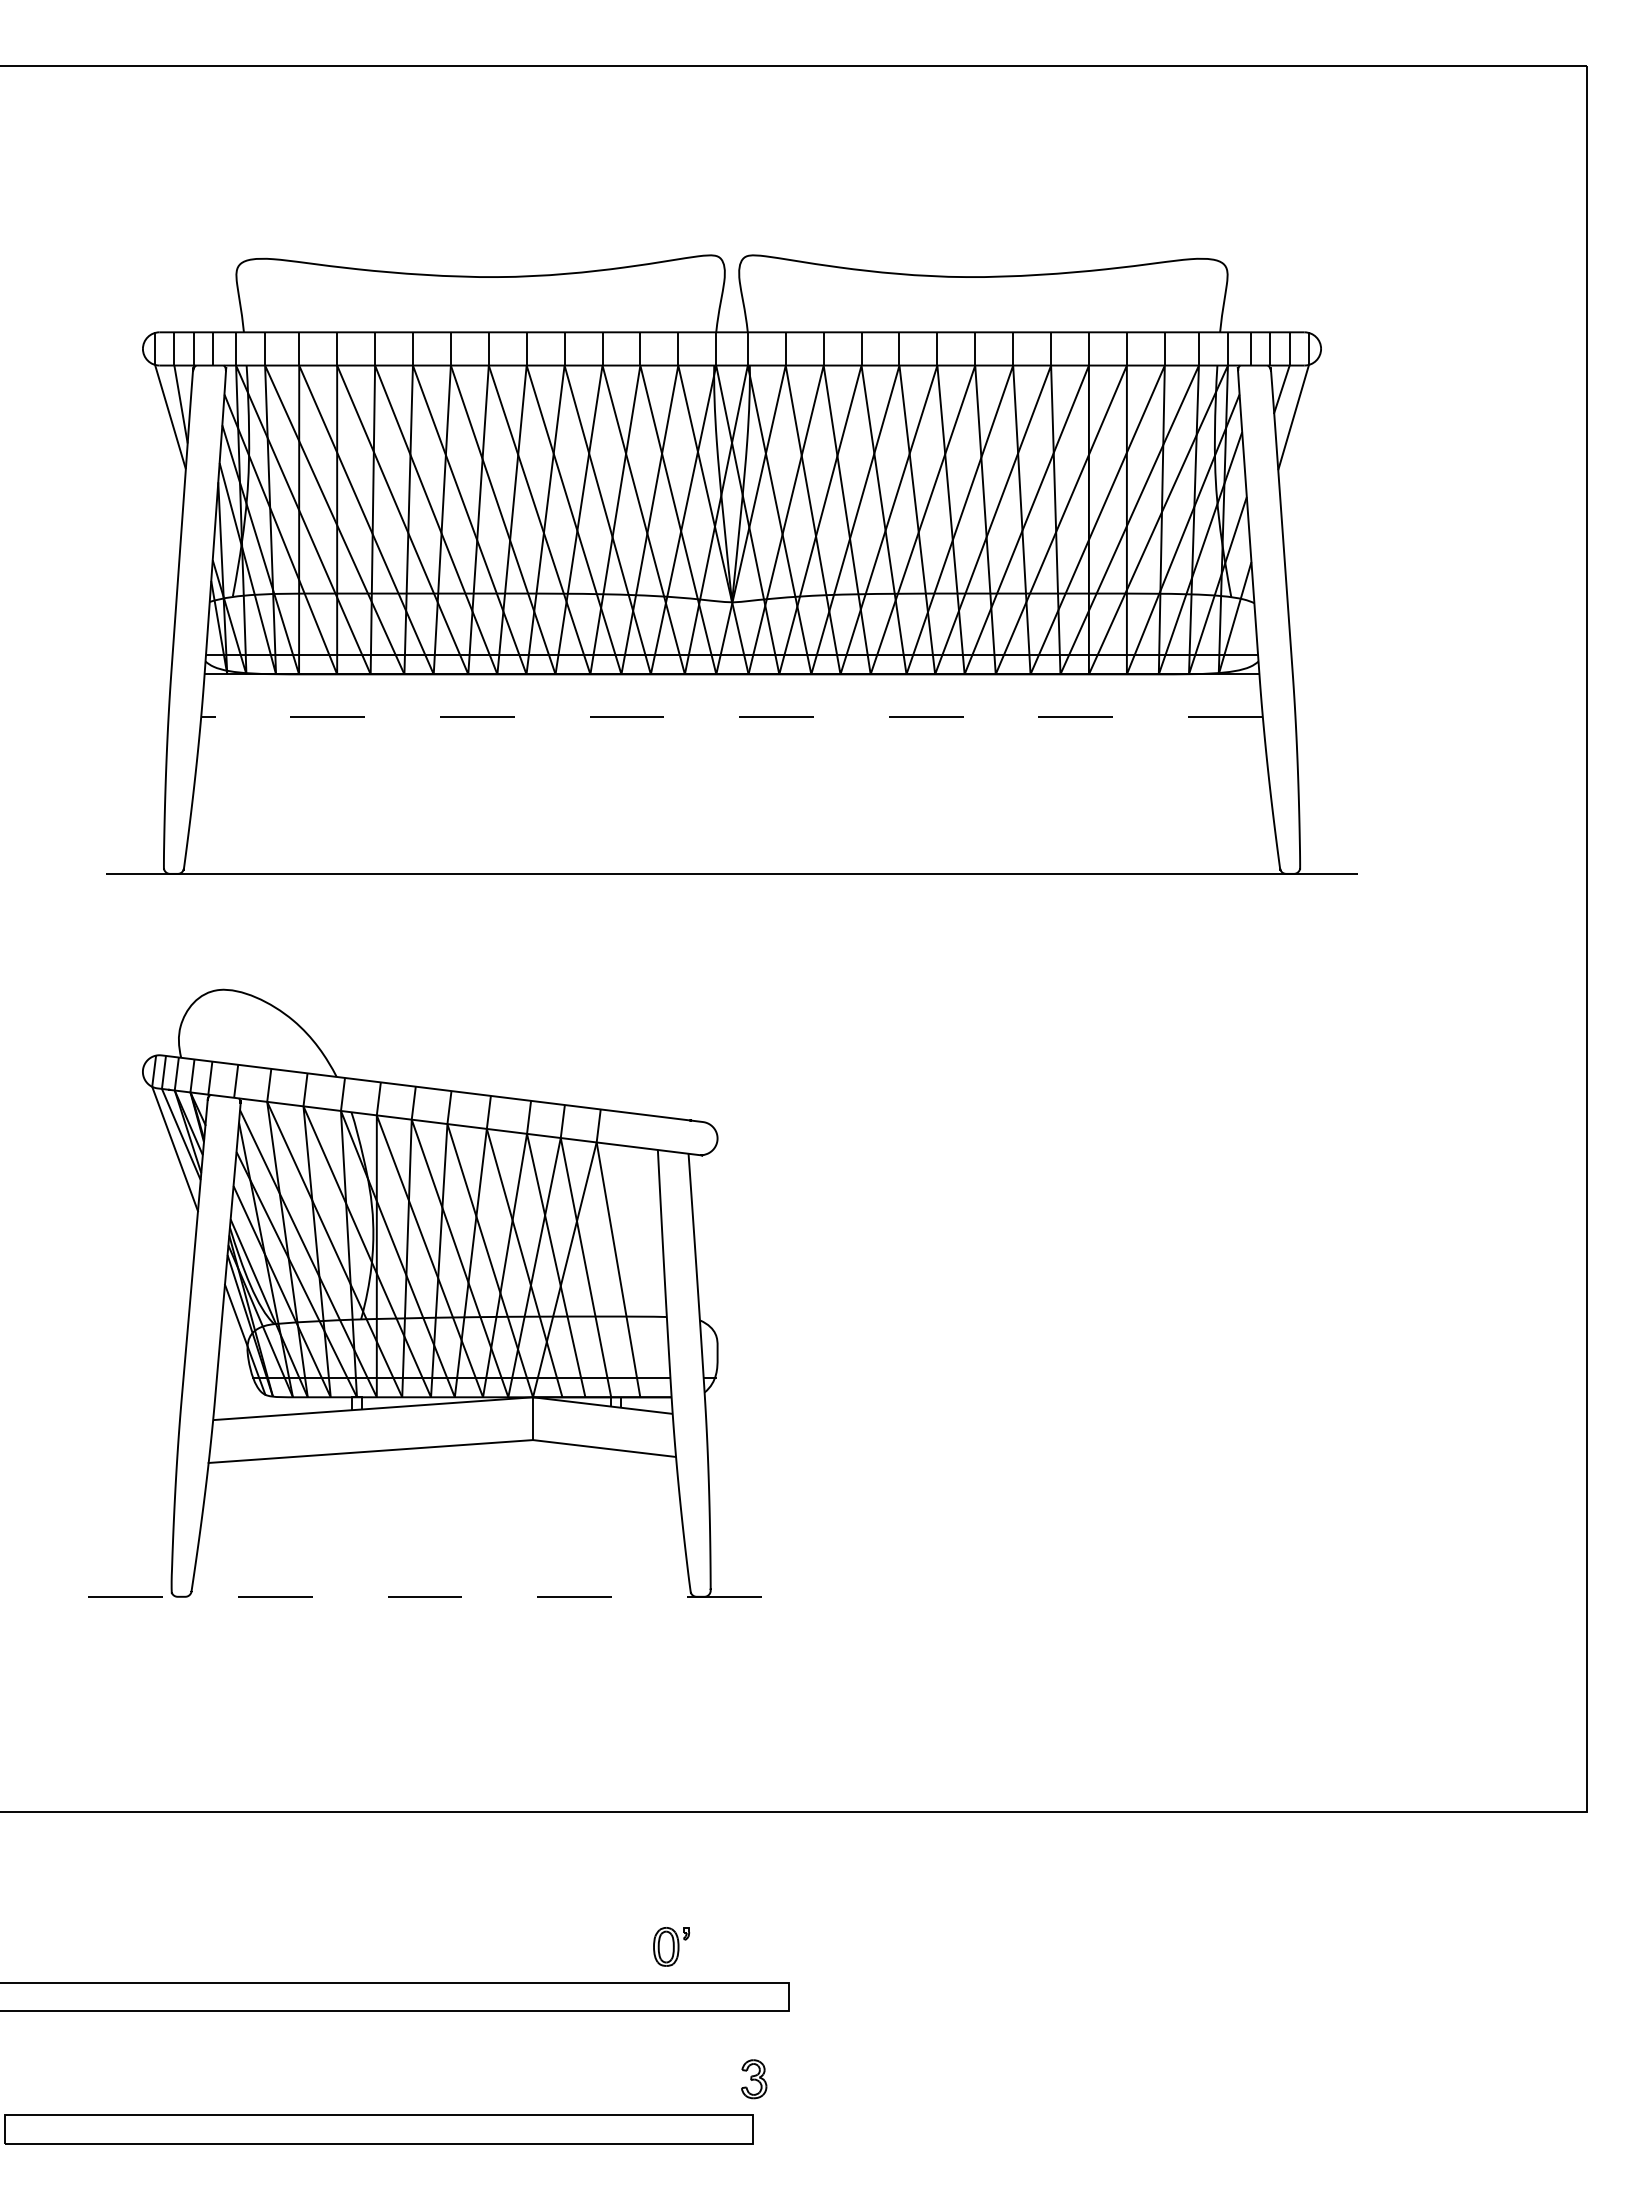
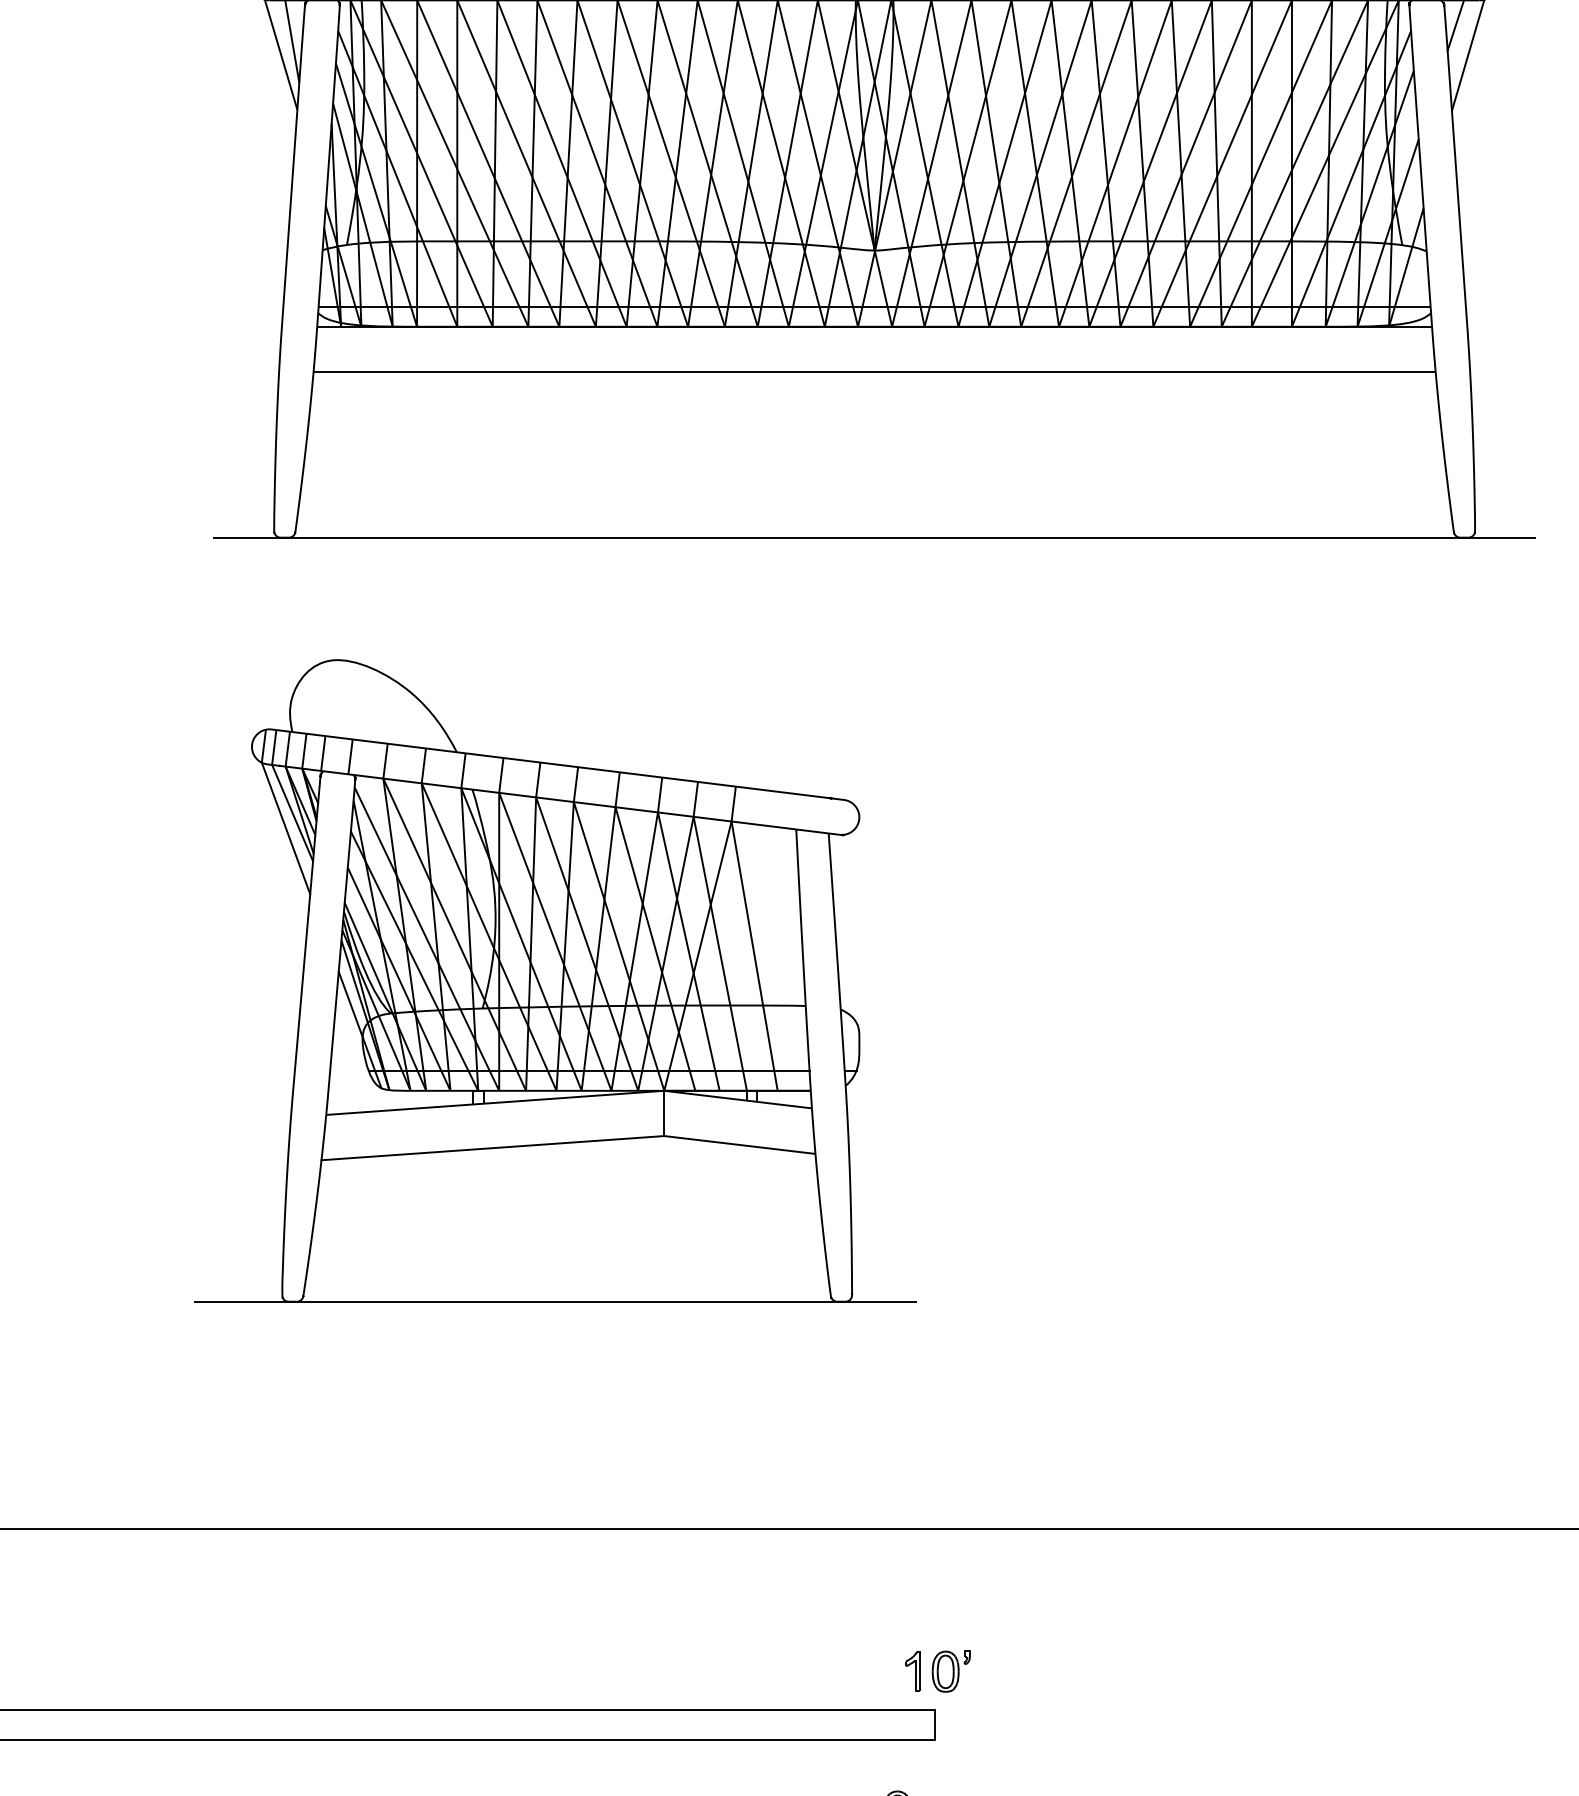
line: (732, 717) -> (875, 372), dashed -> solid
line: (430, 1596) -> (555, 1301), dashed -> solid
part: (671, 1946) -> (951, 1671), moved
part: (768, 1946) -> (913, 1671), added

